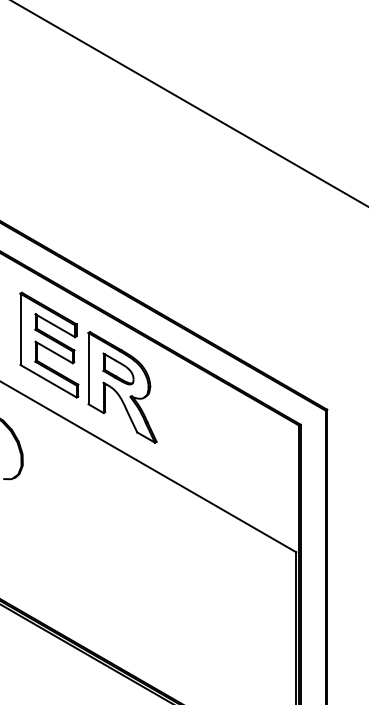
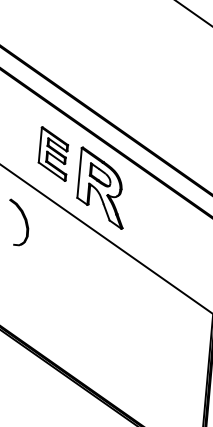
part: (49, 344) -> (53, 153), size x0.7

